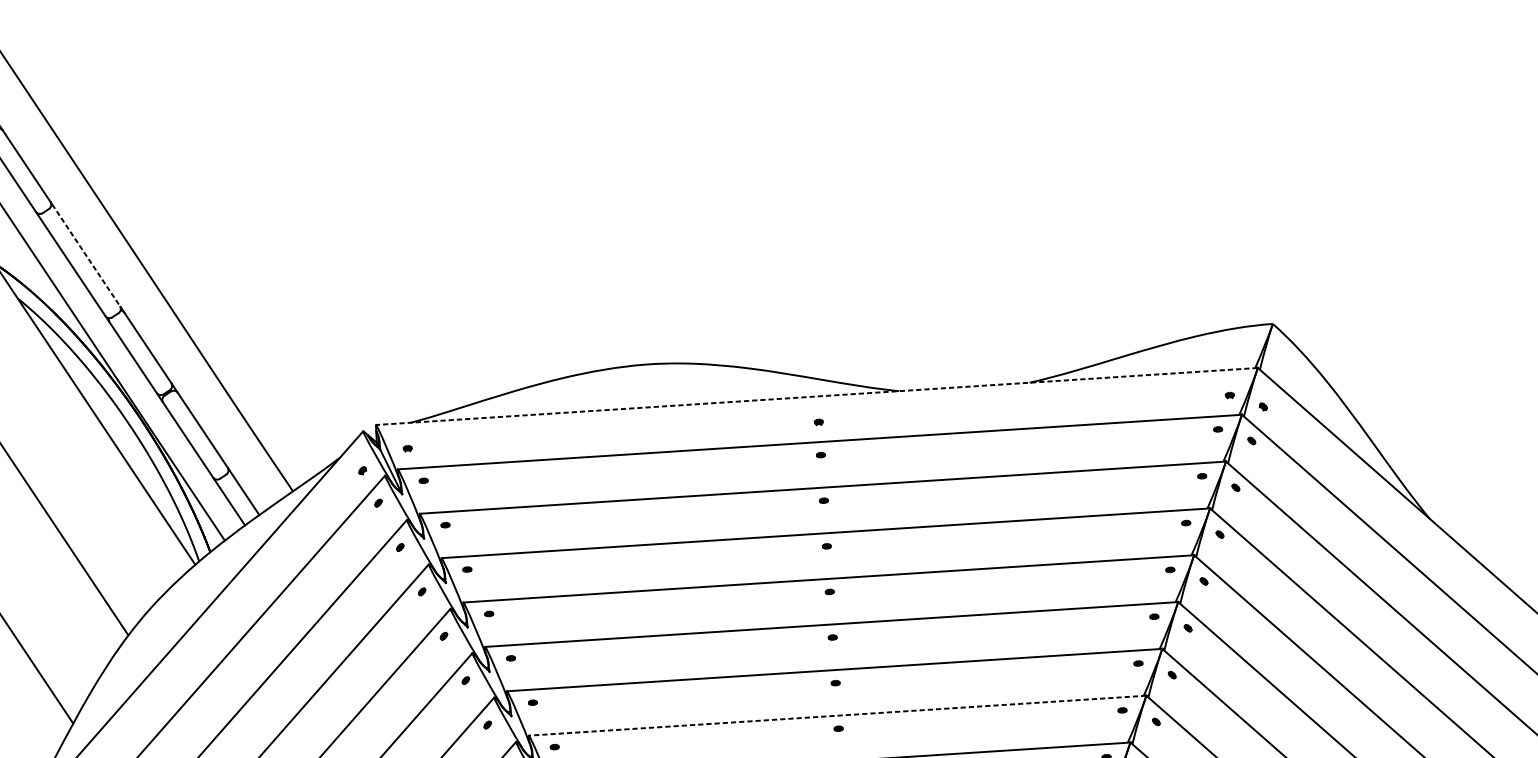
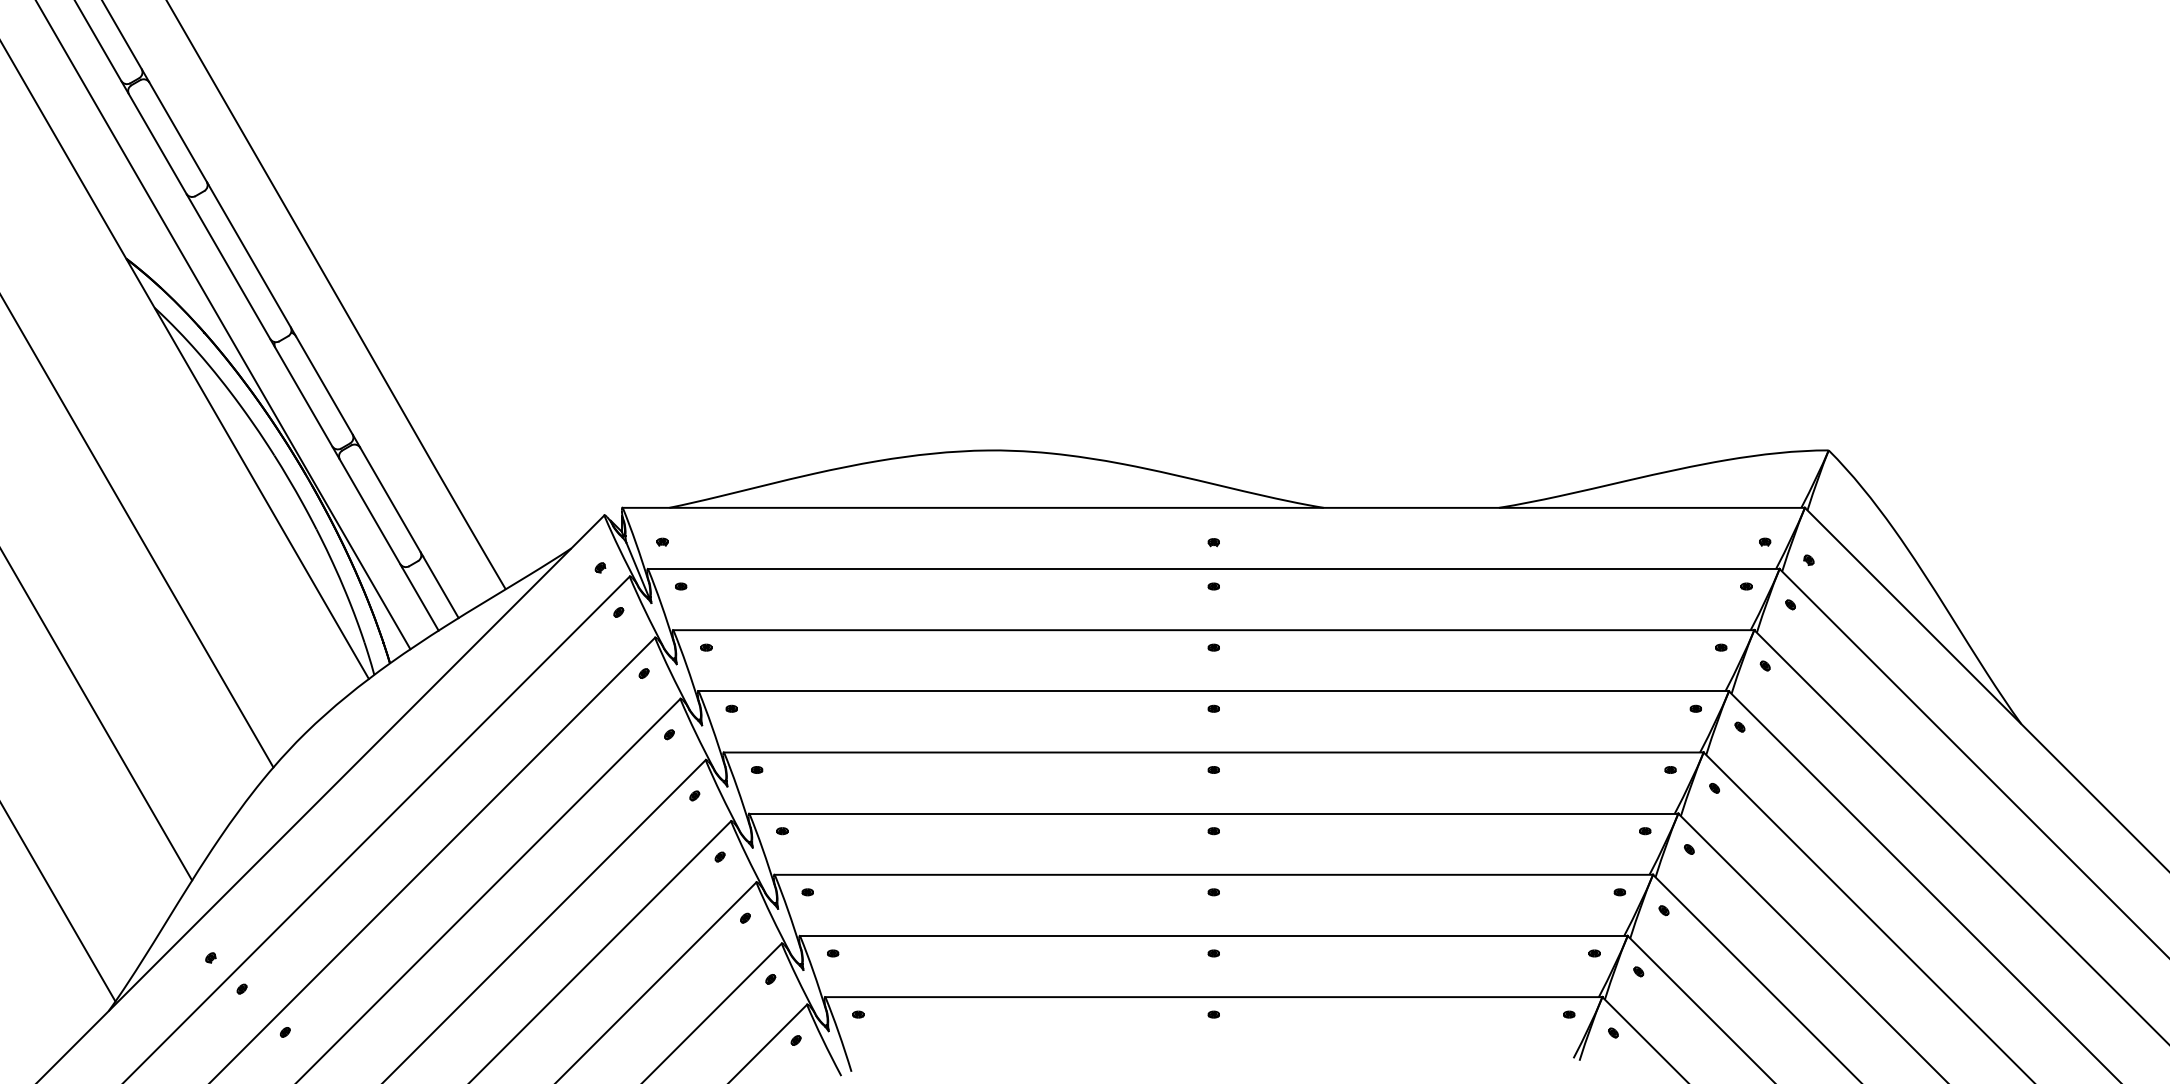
line: (85, 255) -> (249, 256), dashed -> solid
line: (816, 396) -> (1213, 507), dashed -> solid
line: (837, 715) -> (1213, 935), dashed -> solid

